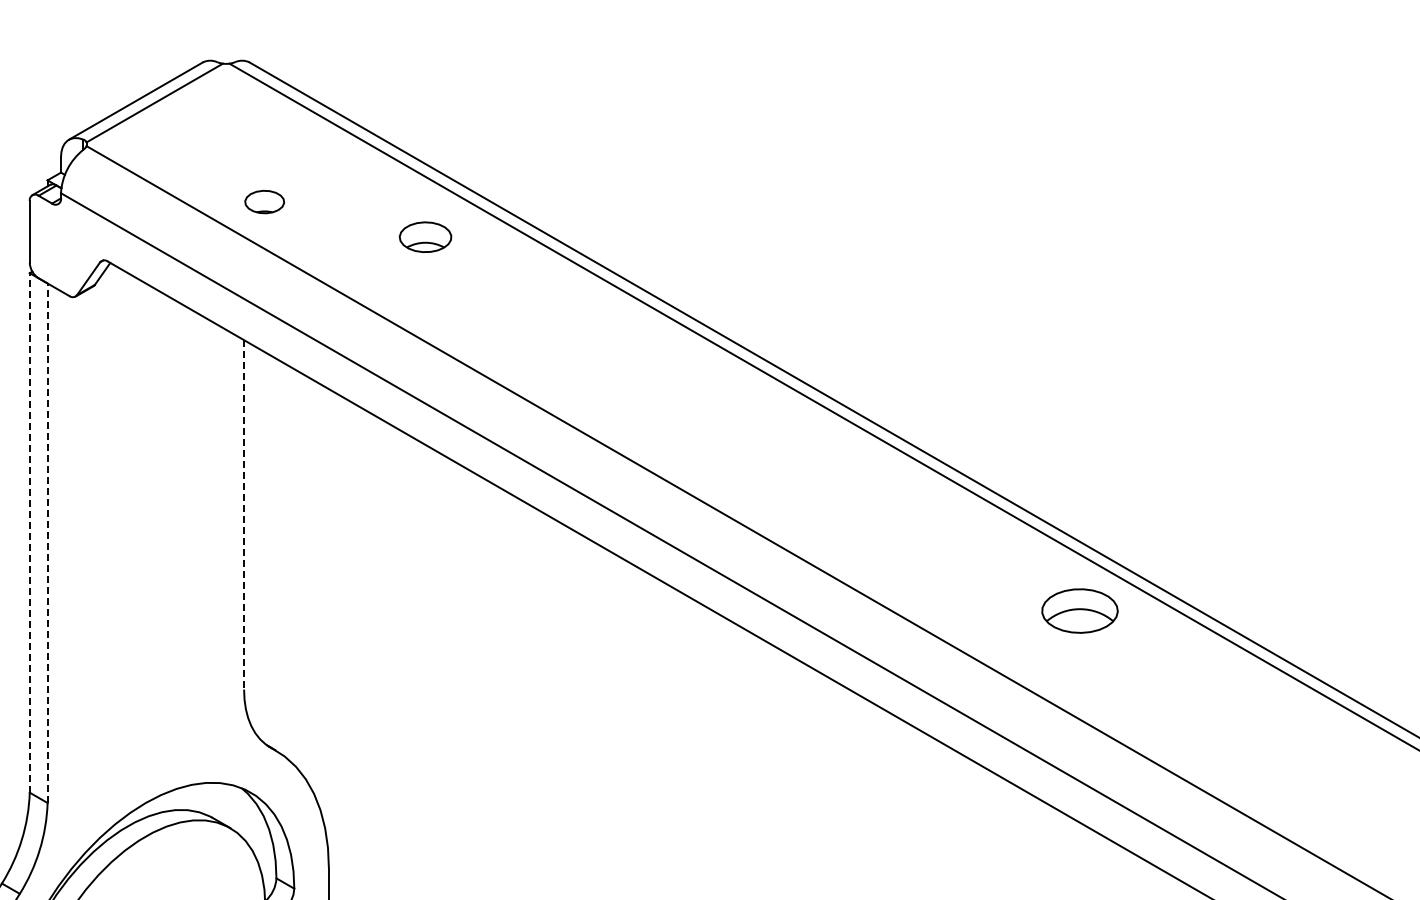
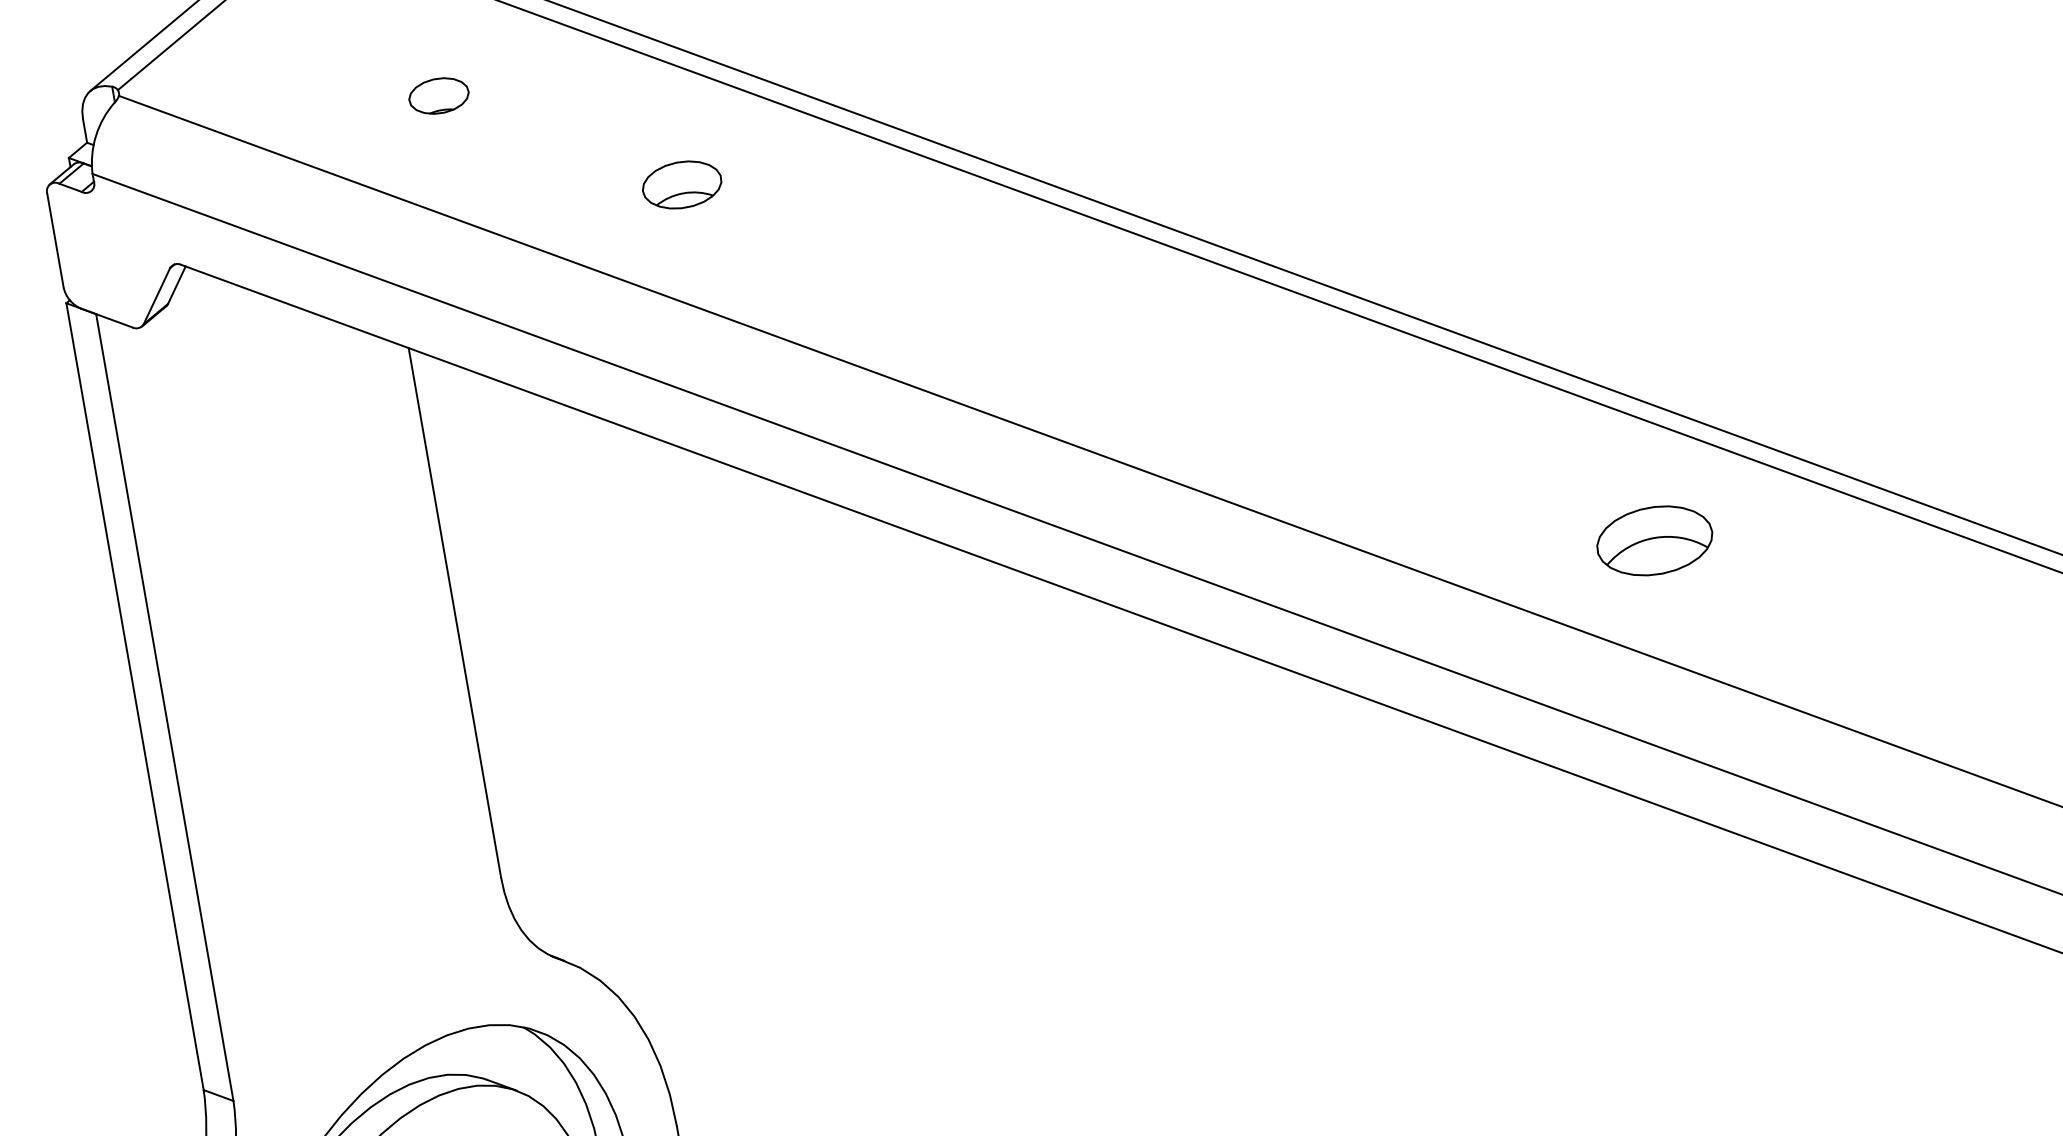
part: (264, 201) -> (438, 95), moved
part: (425, 236) -> (681, 183), moved
line: (244, 514) -> (455, 611), dashed -> solid
line: (29, 532) -> (134, 696), dashed -> solid
line: (47, 543) -> (164, 707), dashed -> solid
part: (1079, 610) -> (1653, 540), moved

